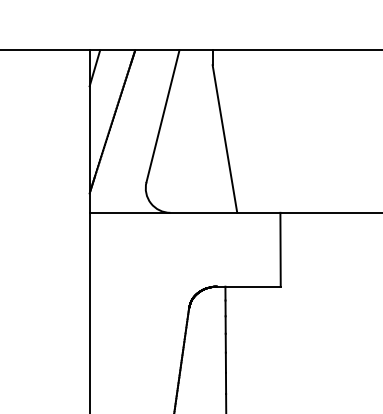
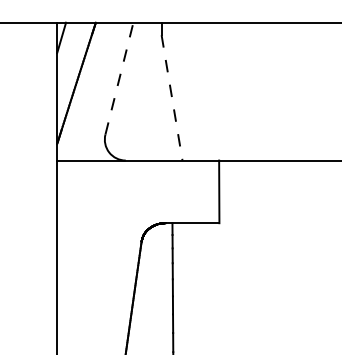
line: (163, 116) -> (119, 78), solid -> dashed
line: (225, 138) -> (172, 97), solid -> dashed

